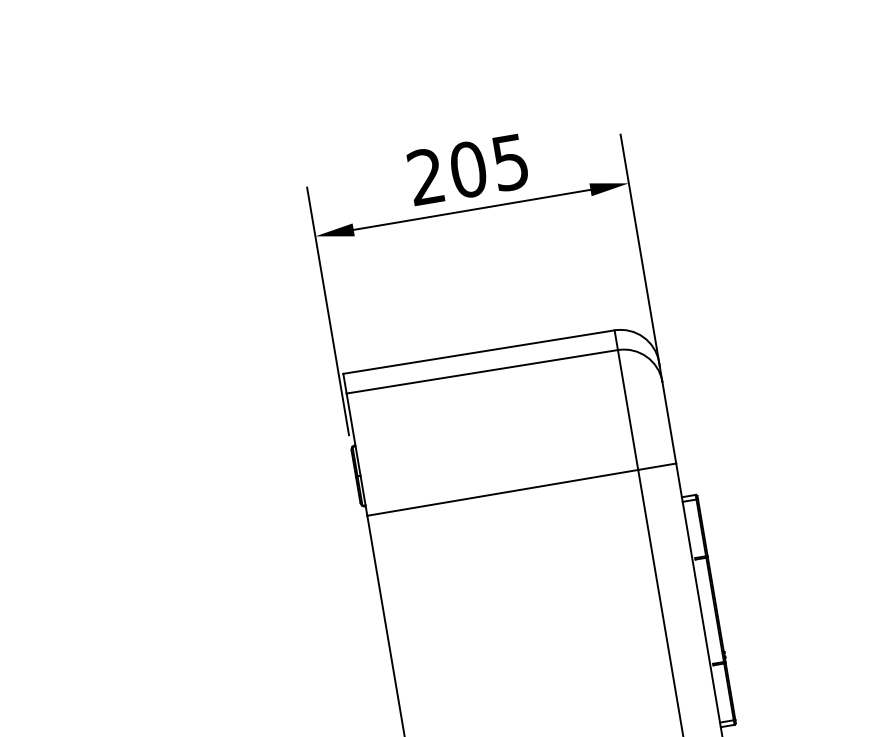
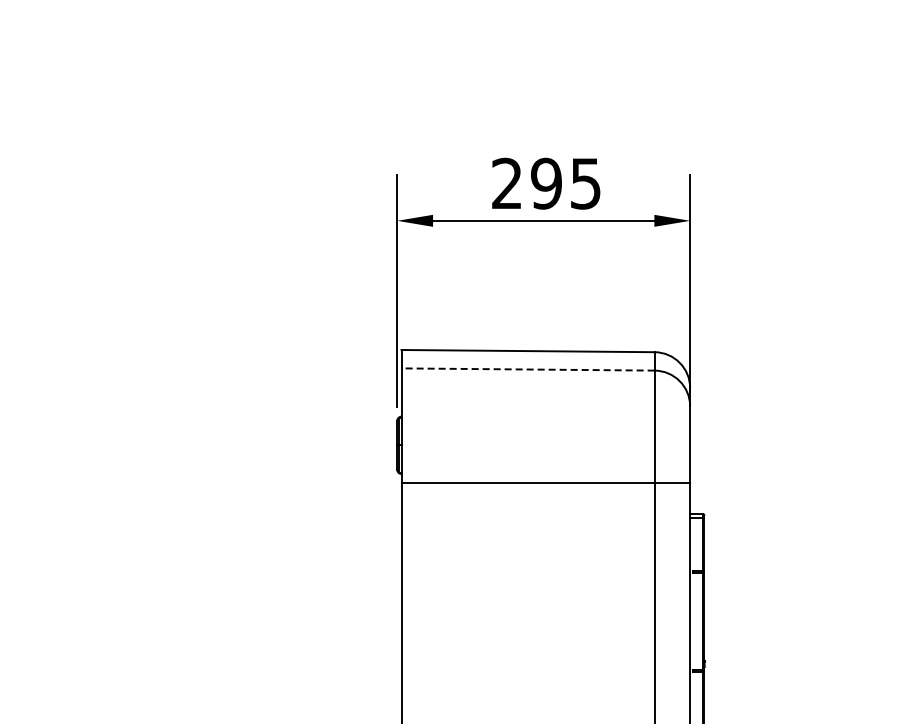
text: (468, 169) -> (546, 183), 205 -> 295
line: (482, 371) -> (528, 369), solid -> dashed

